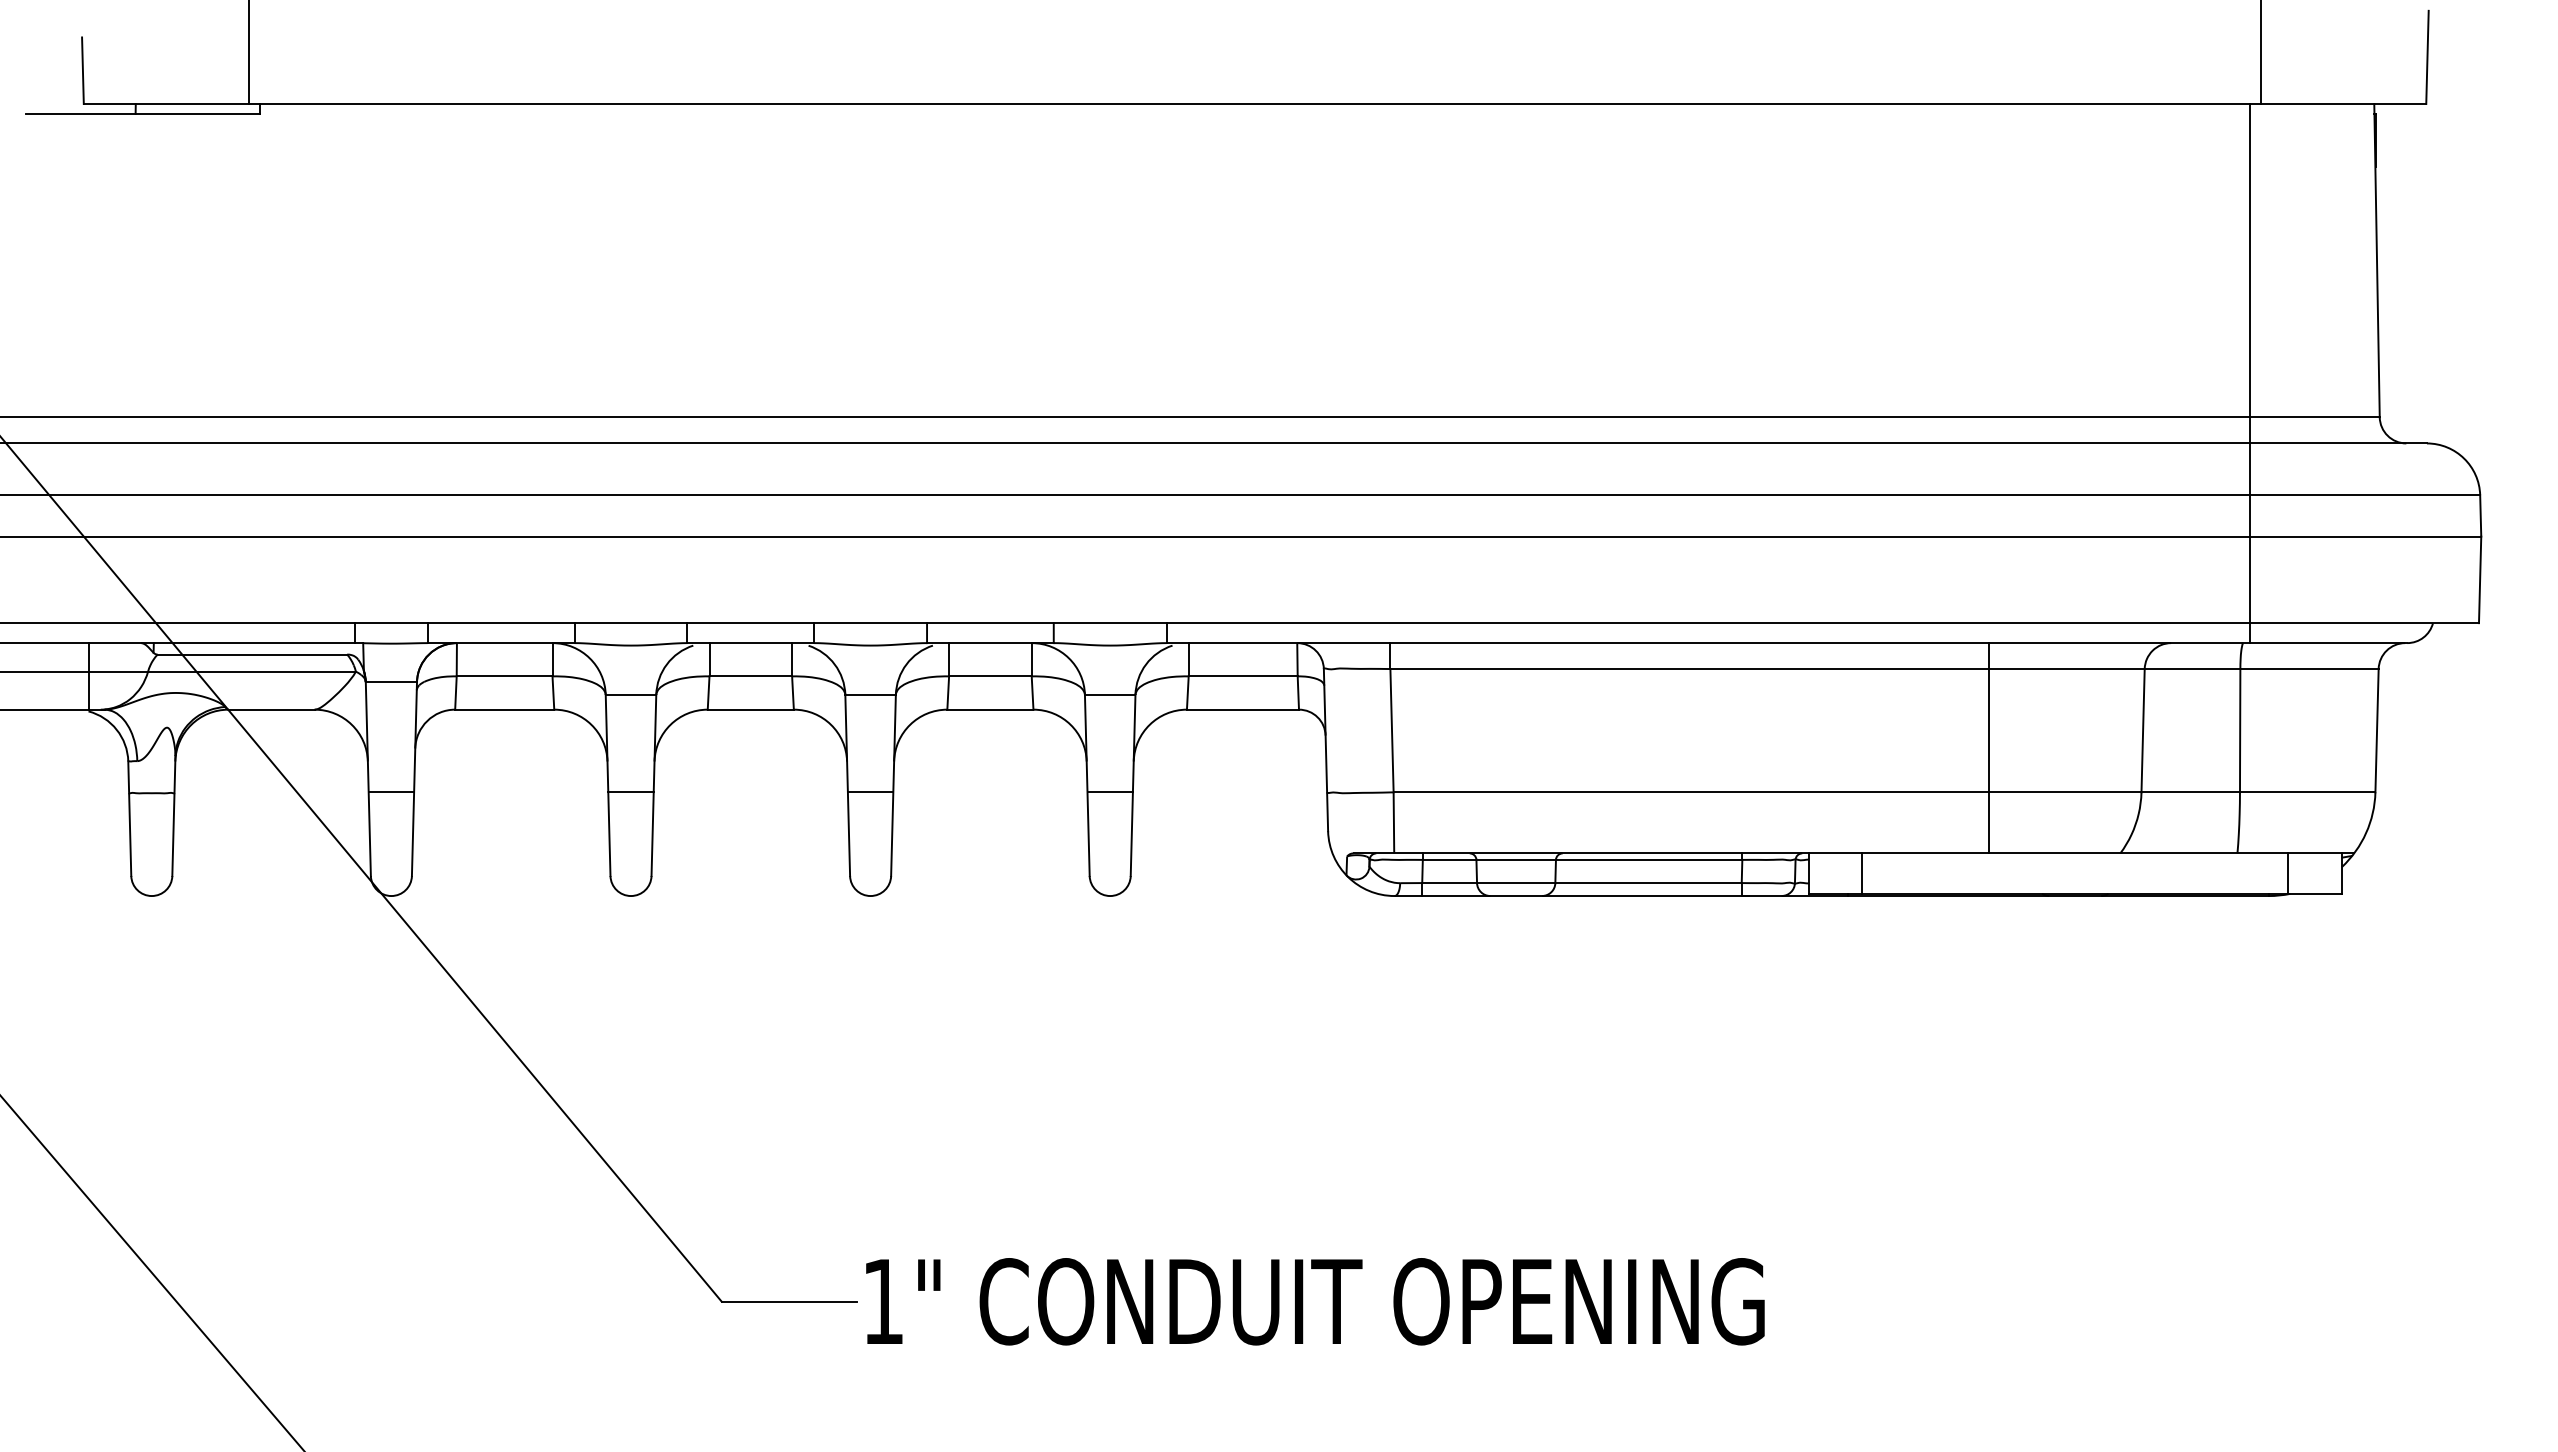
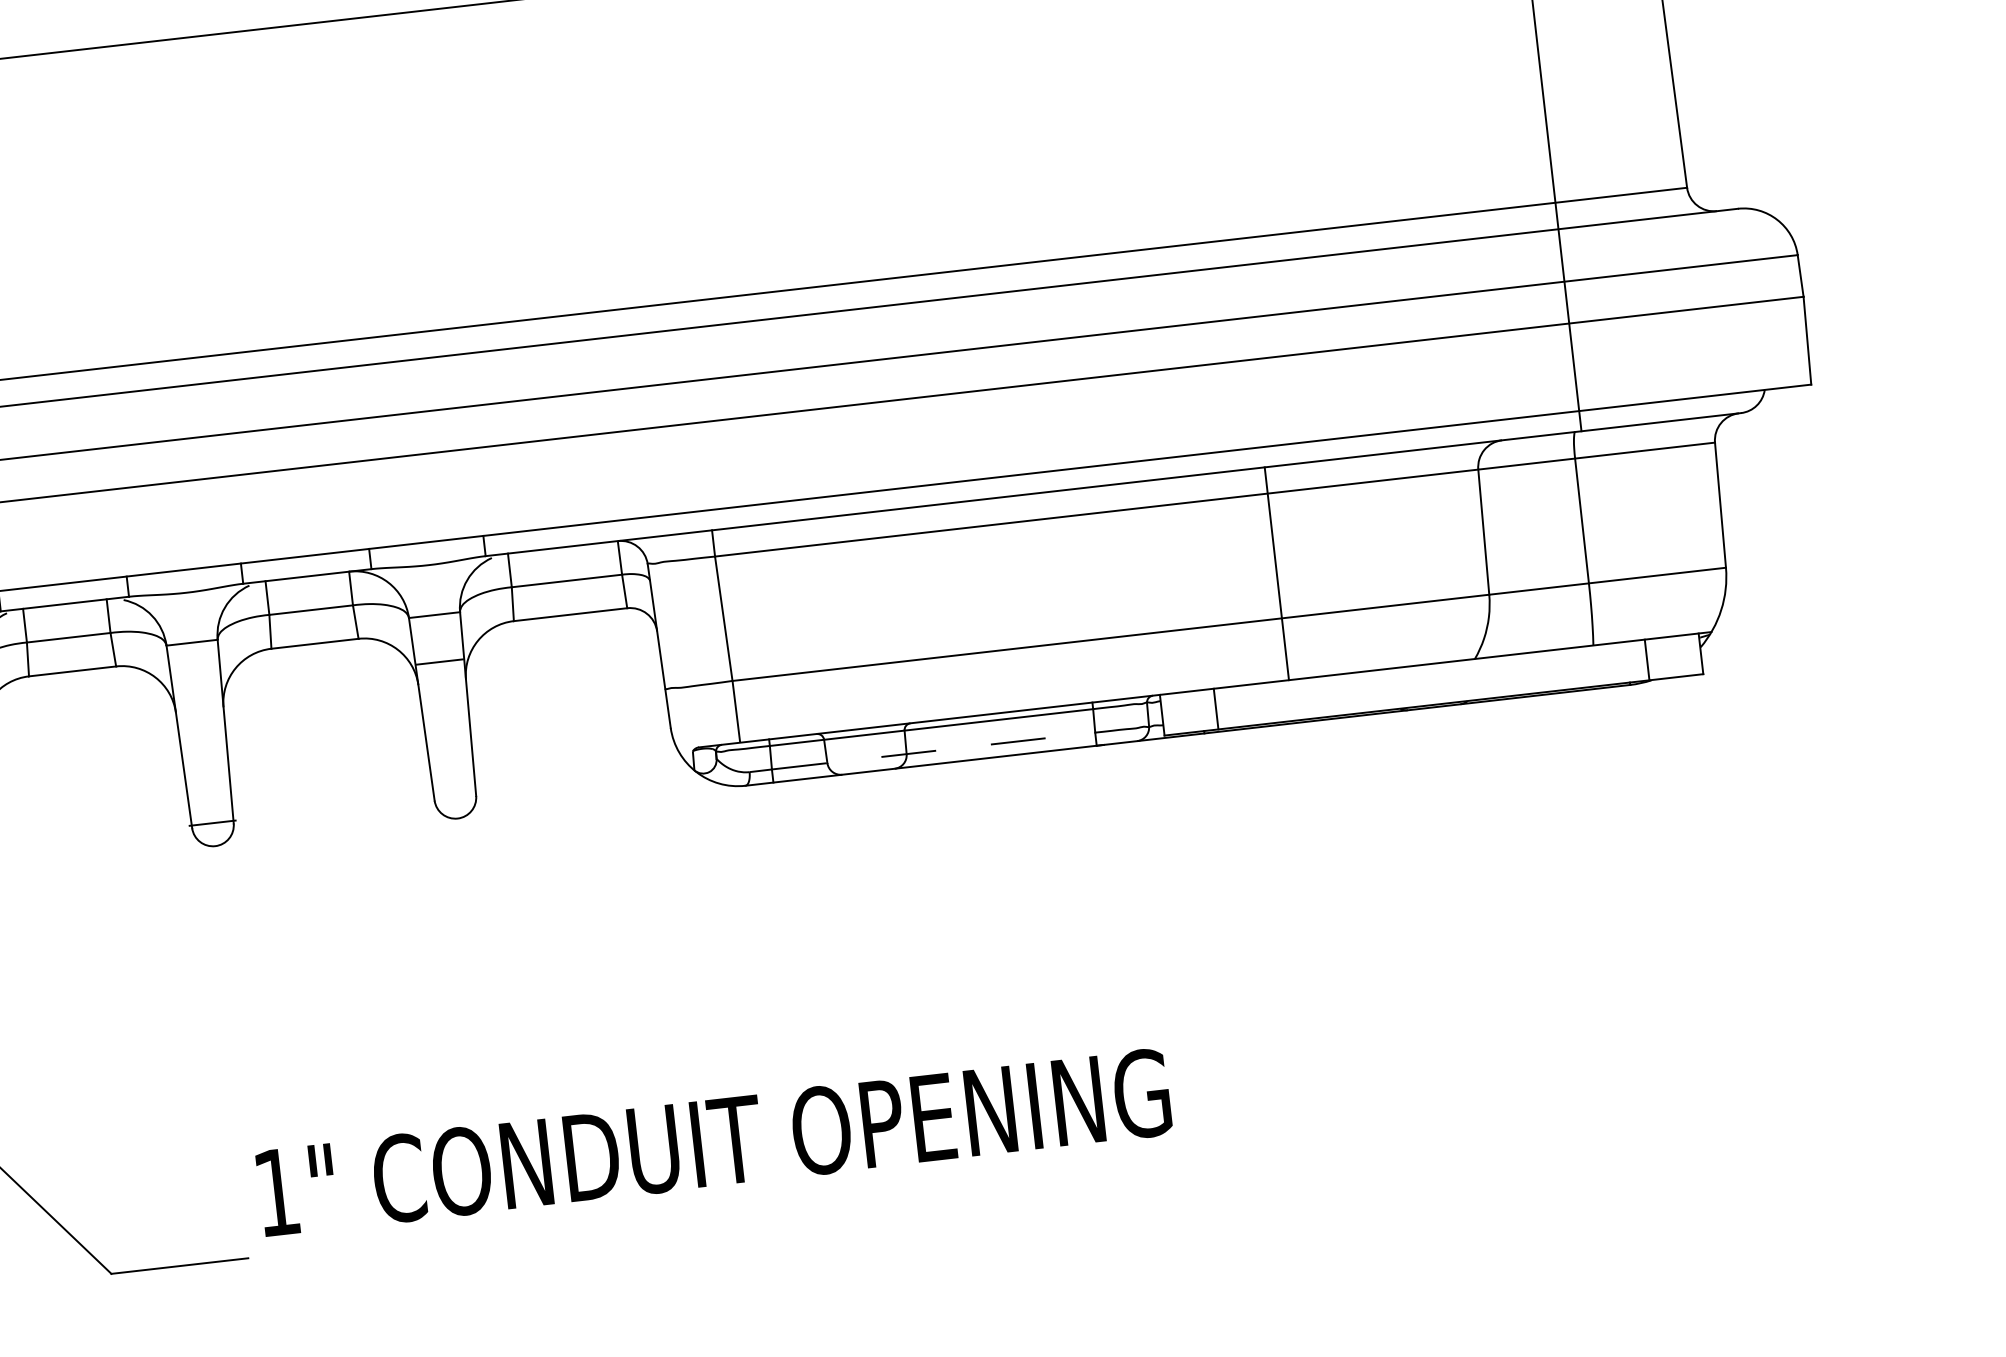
line: (1988, 748) -> (1276, 574), moved
line: (870, 792) -> (212, 823), moved
line: (1109, 792) -> (439, 662), moved
line: (1581, 883) -> (933, 751), solid -> dashed
text: (1315, 1301) -> (714, 1142), moved

